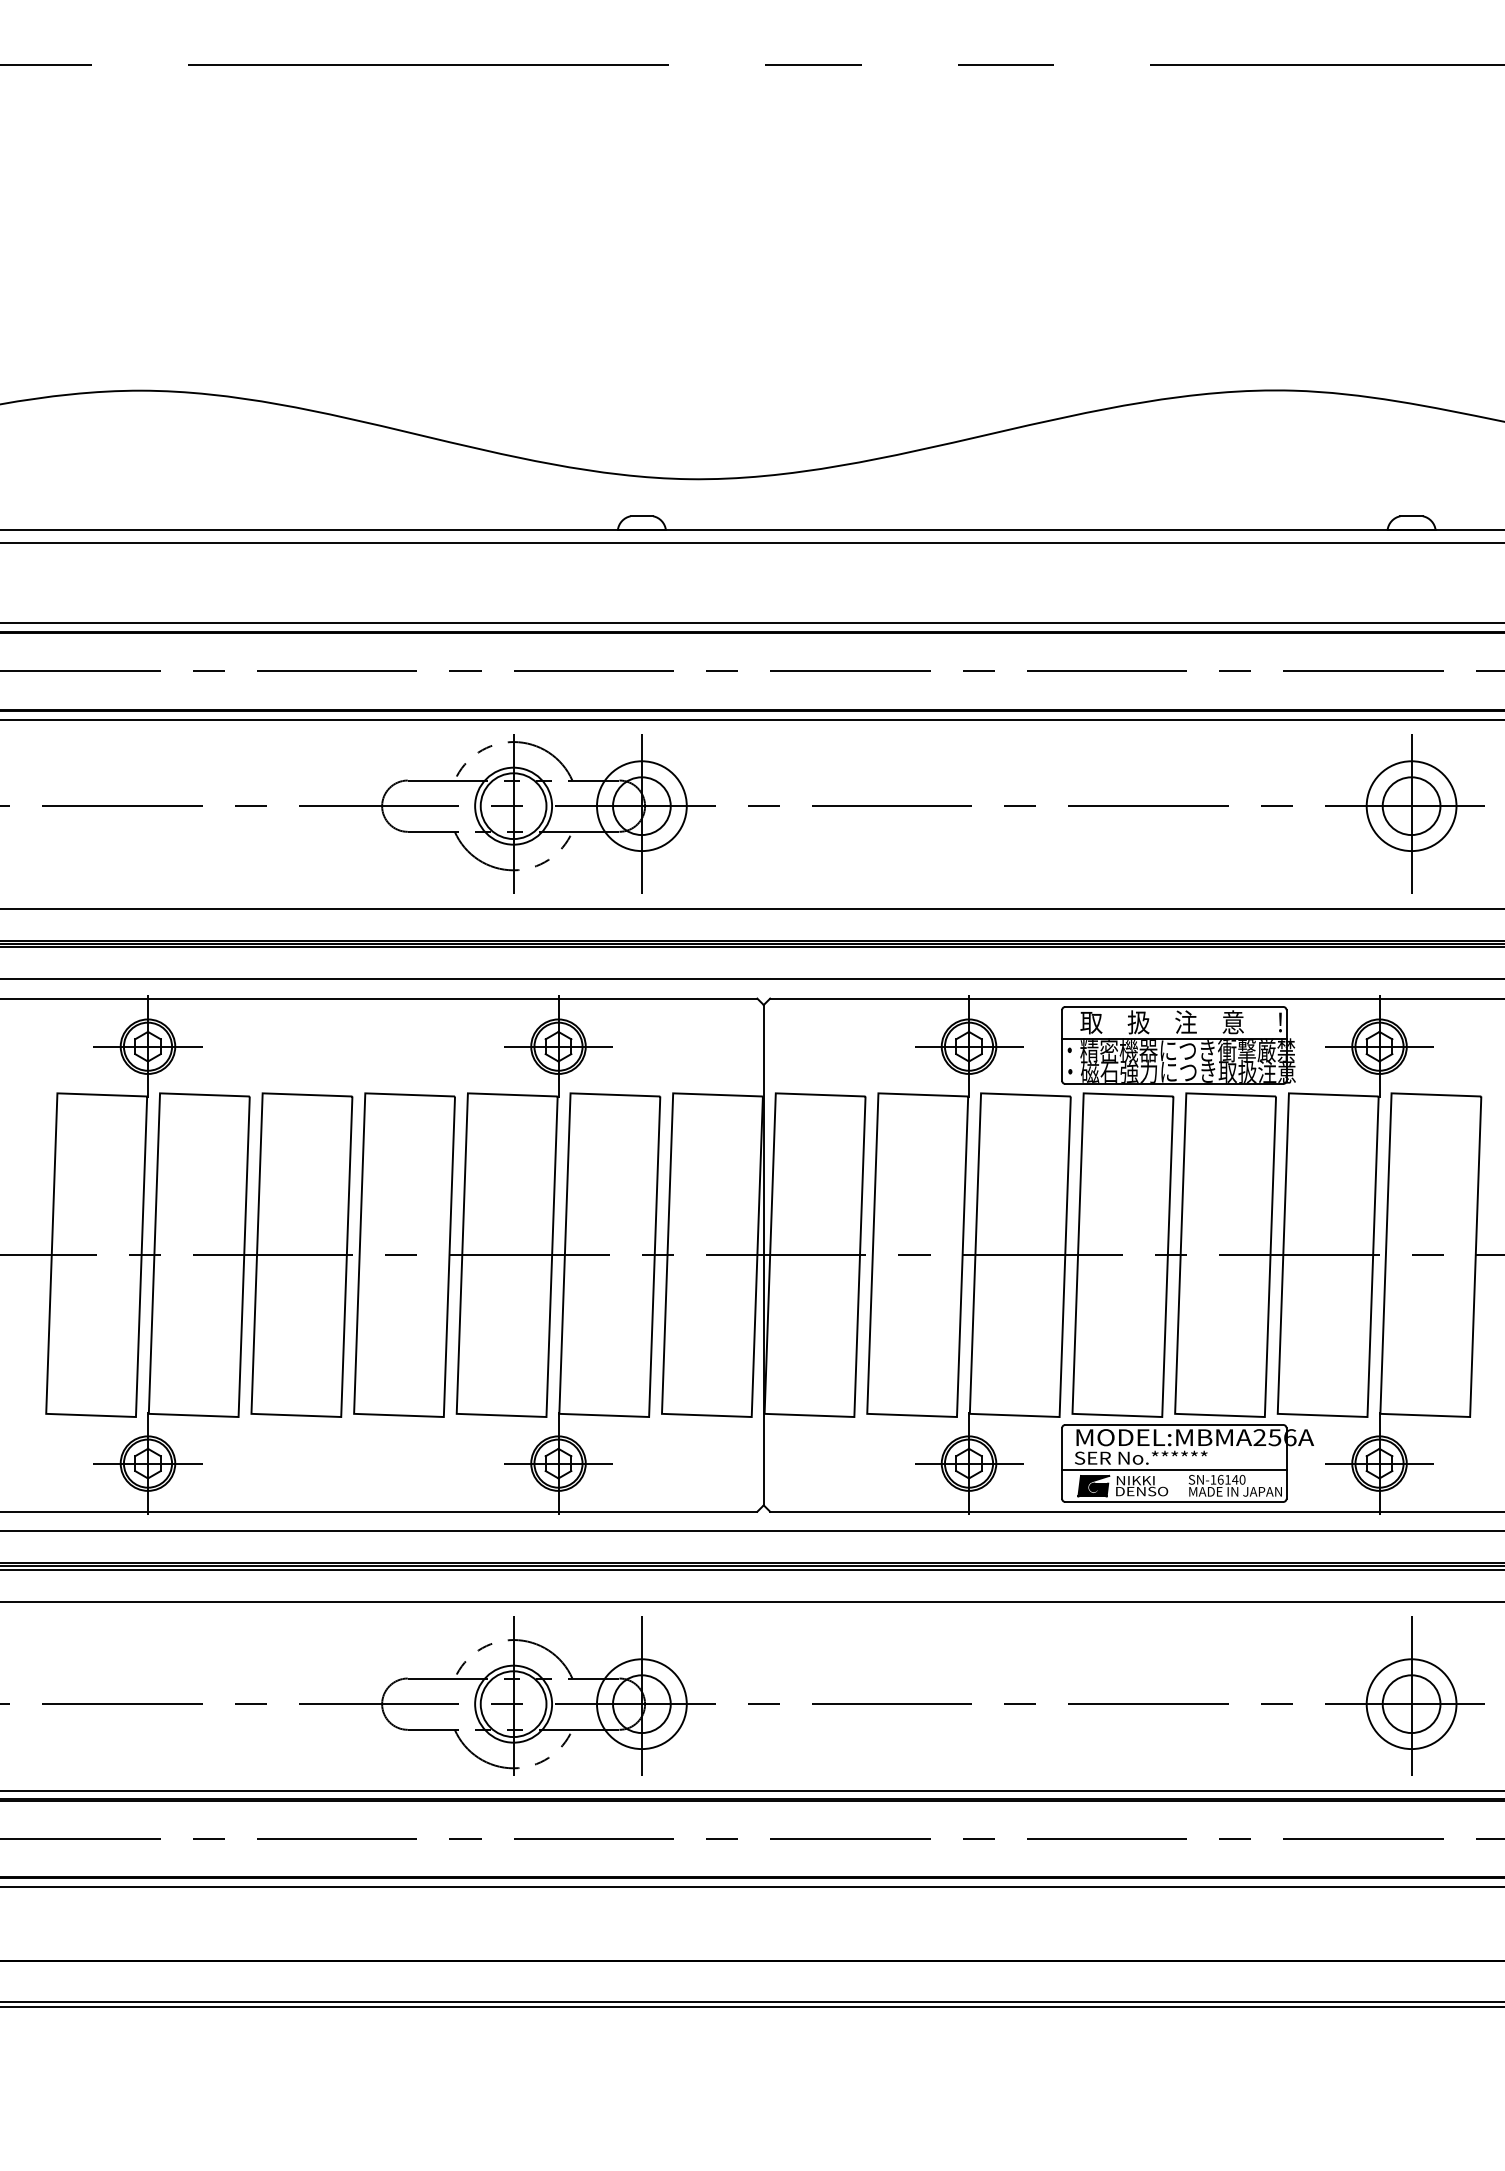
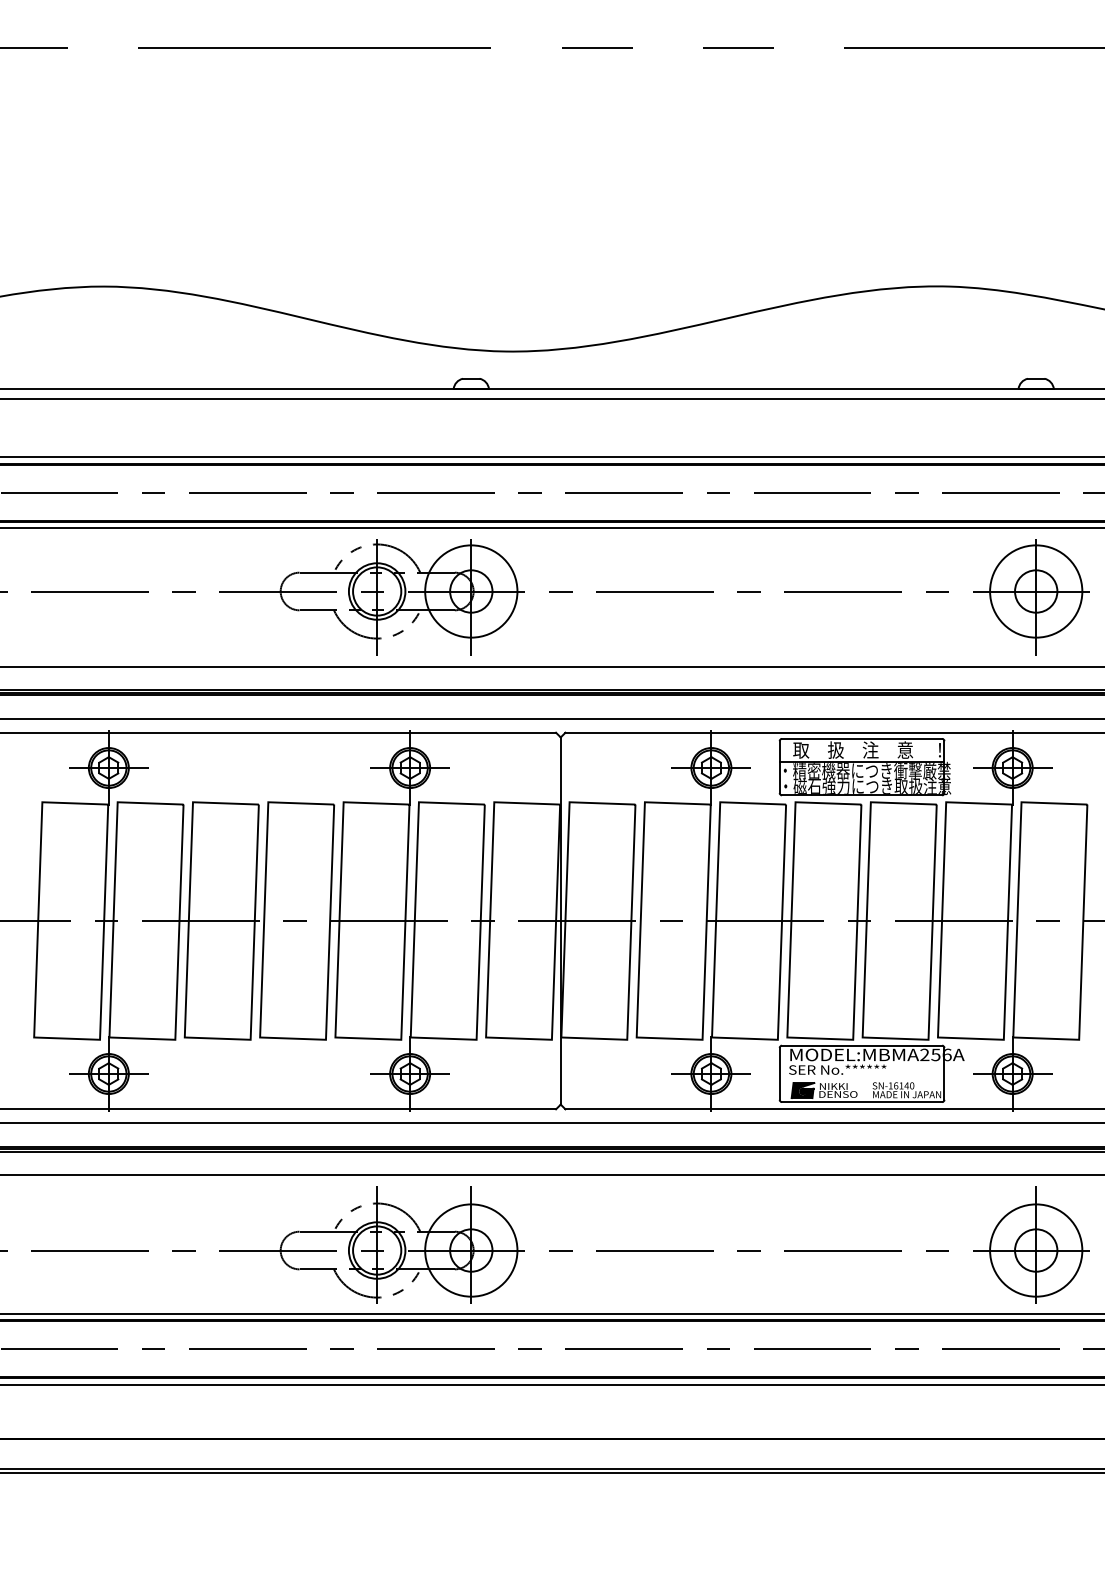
circle: (641, 806) -> (471, 591), size x1.4
circle: (1411, 806) -> (1036, 591), size x1.4
line: (1174, 1469) -> (862, 1078), removed
circle: (641, 1704) -> (471, 1250), size x1.4
circle: (1411, 1704) -> (1036, 1250), size x1.4

